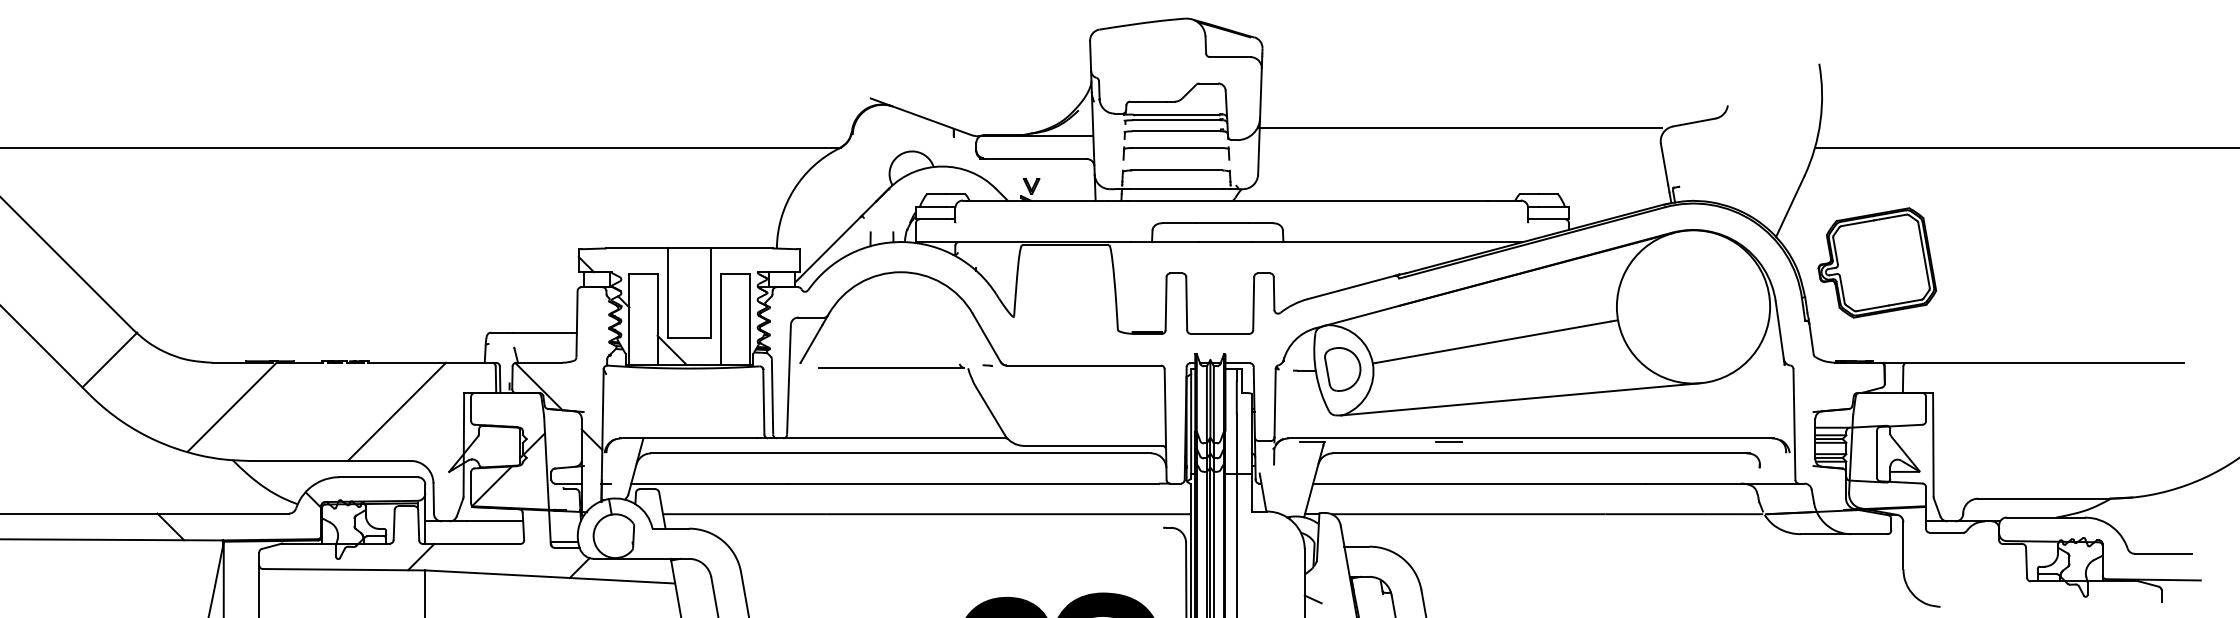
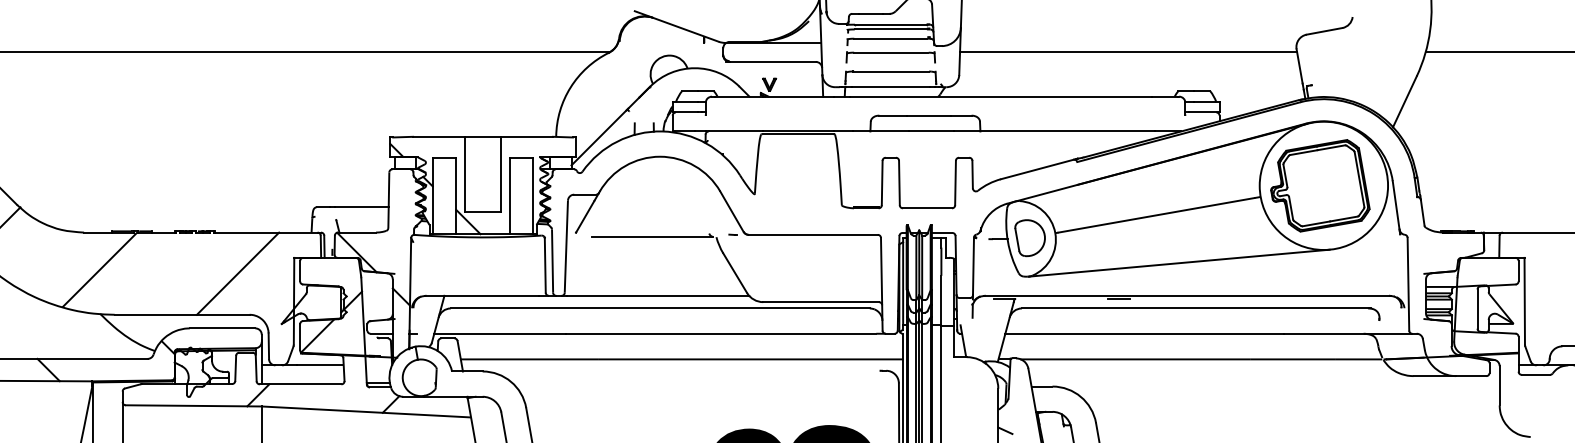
line: (1460, 127) -> (1128, 52), moved
part: (1877, 262) -> (1320, 185), moved

